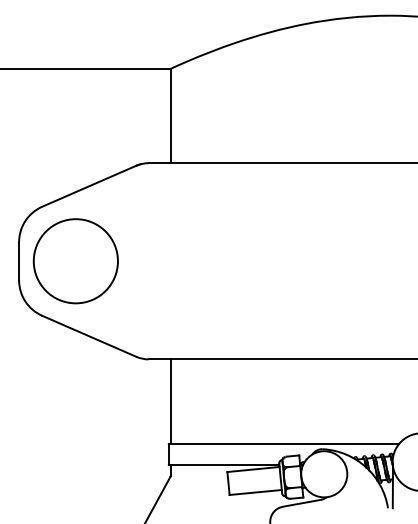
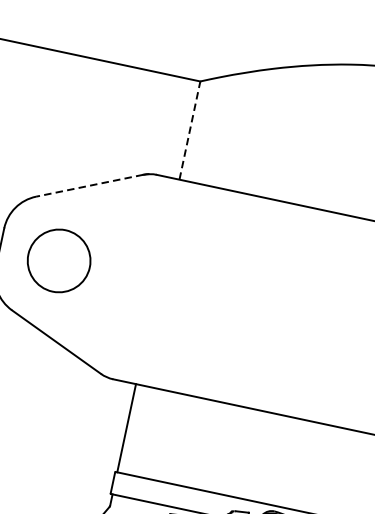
line: (170, 115) -> (190, 130), solid -> dashed
line: (88, 186) -> (88, 185), solid -> dashed
circle: (75, 261) -> (58, 261), size x0.7

